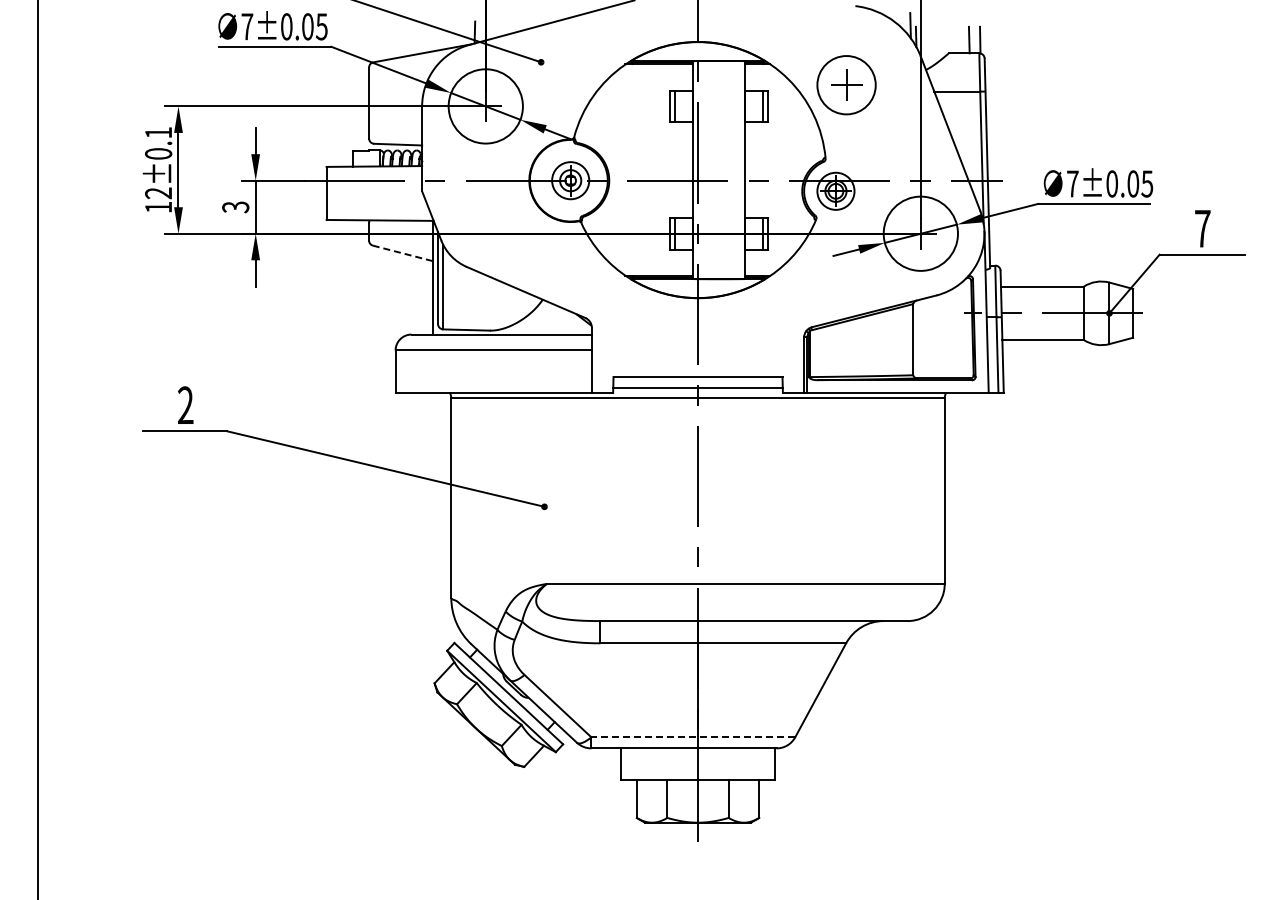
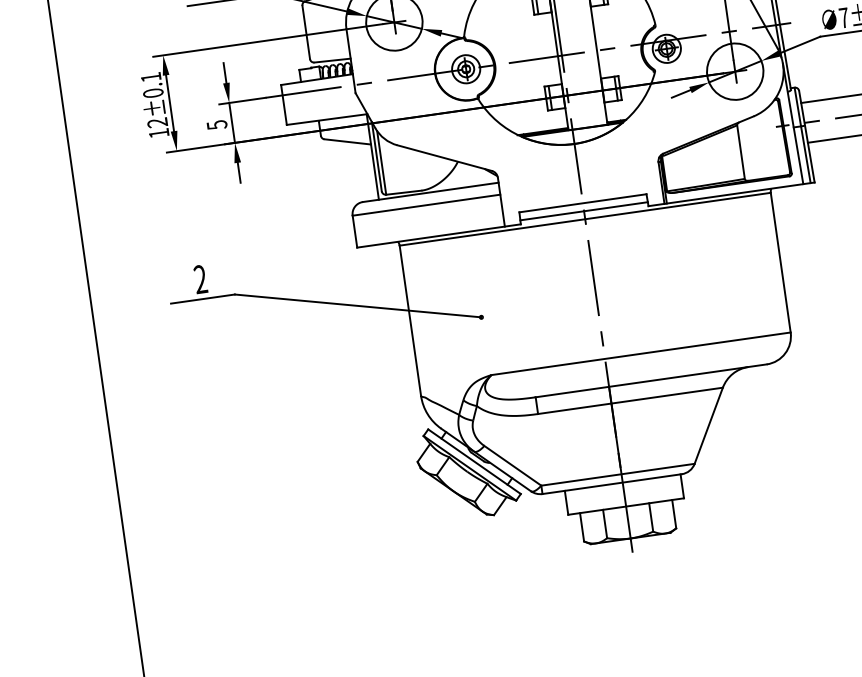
text: (235, 206) -> (216, 124), 3 -> 5
line: (402, 253) -> (347, 142), dashed -> solid
line: (693, 737) -> (618, 474), dashed -> solid

